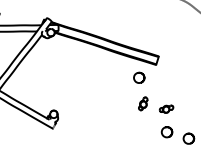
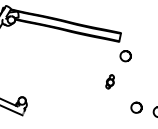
curve: (141, 74) -> (127, 52), moved
part: (166, 108) -> (133, 84), removed

